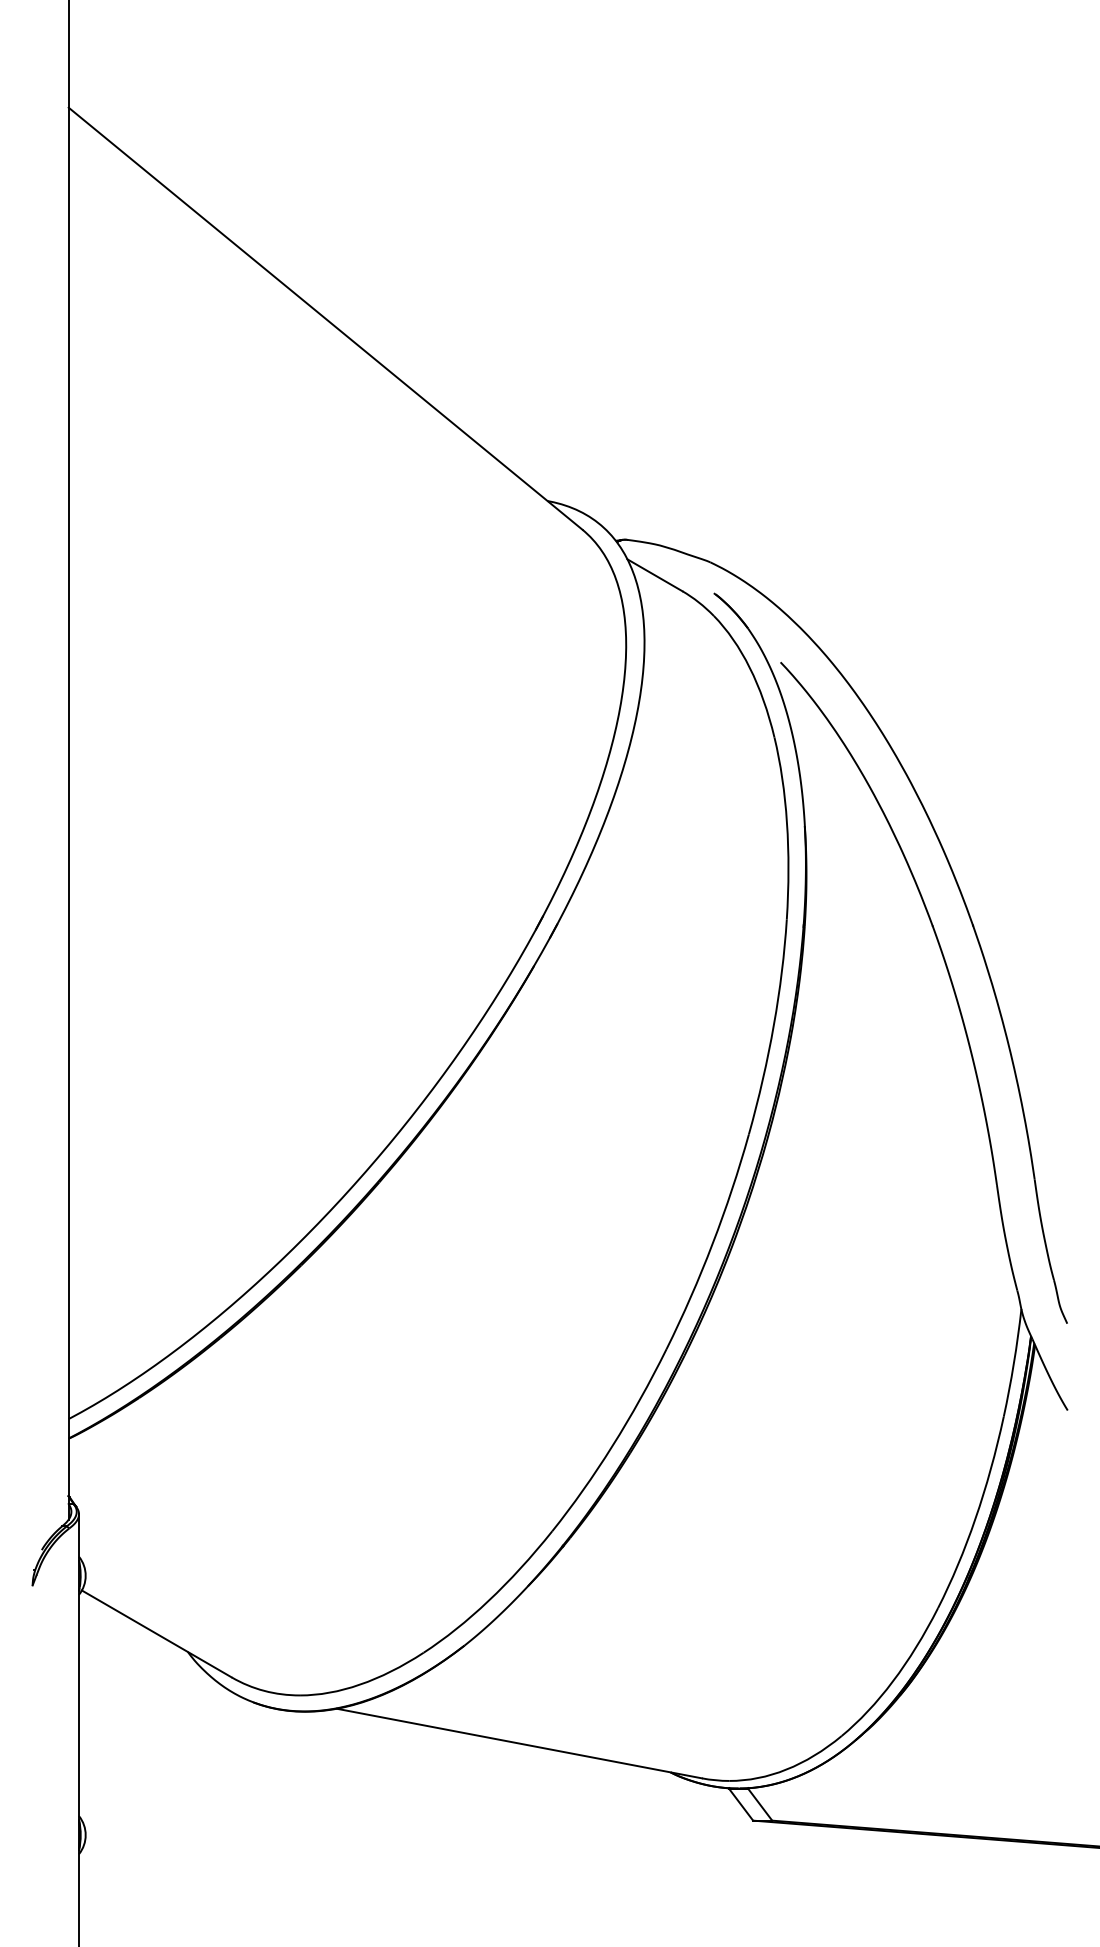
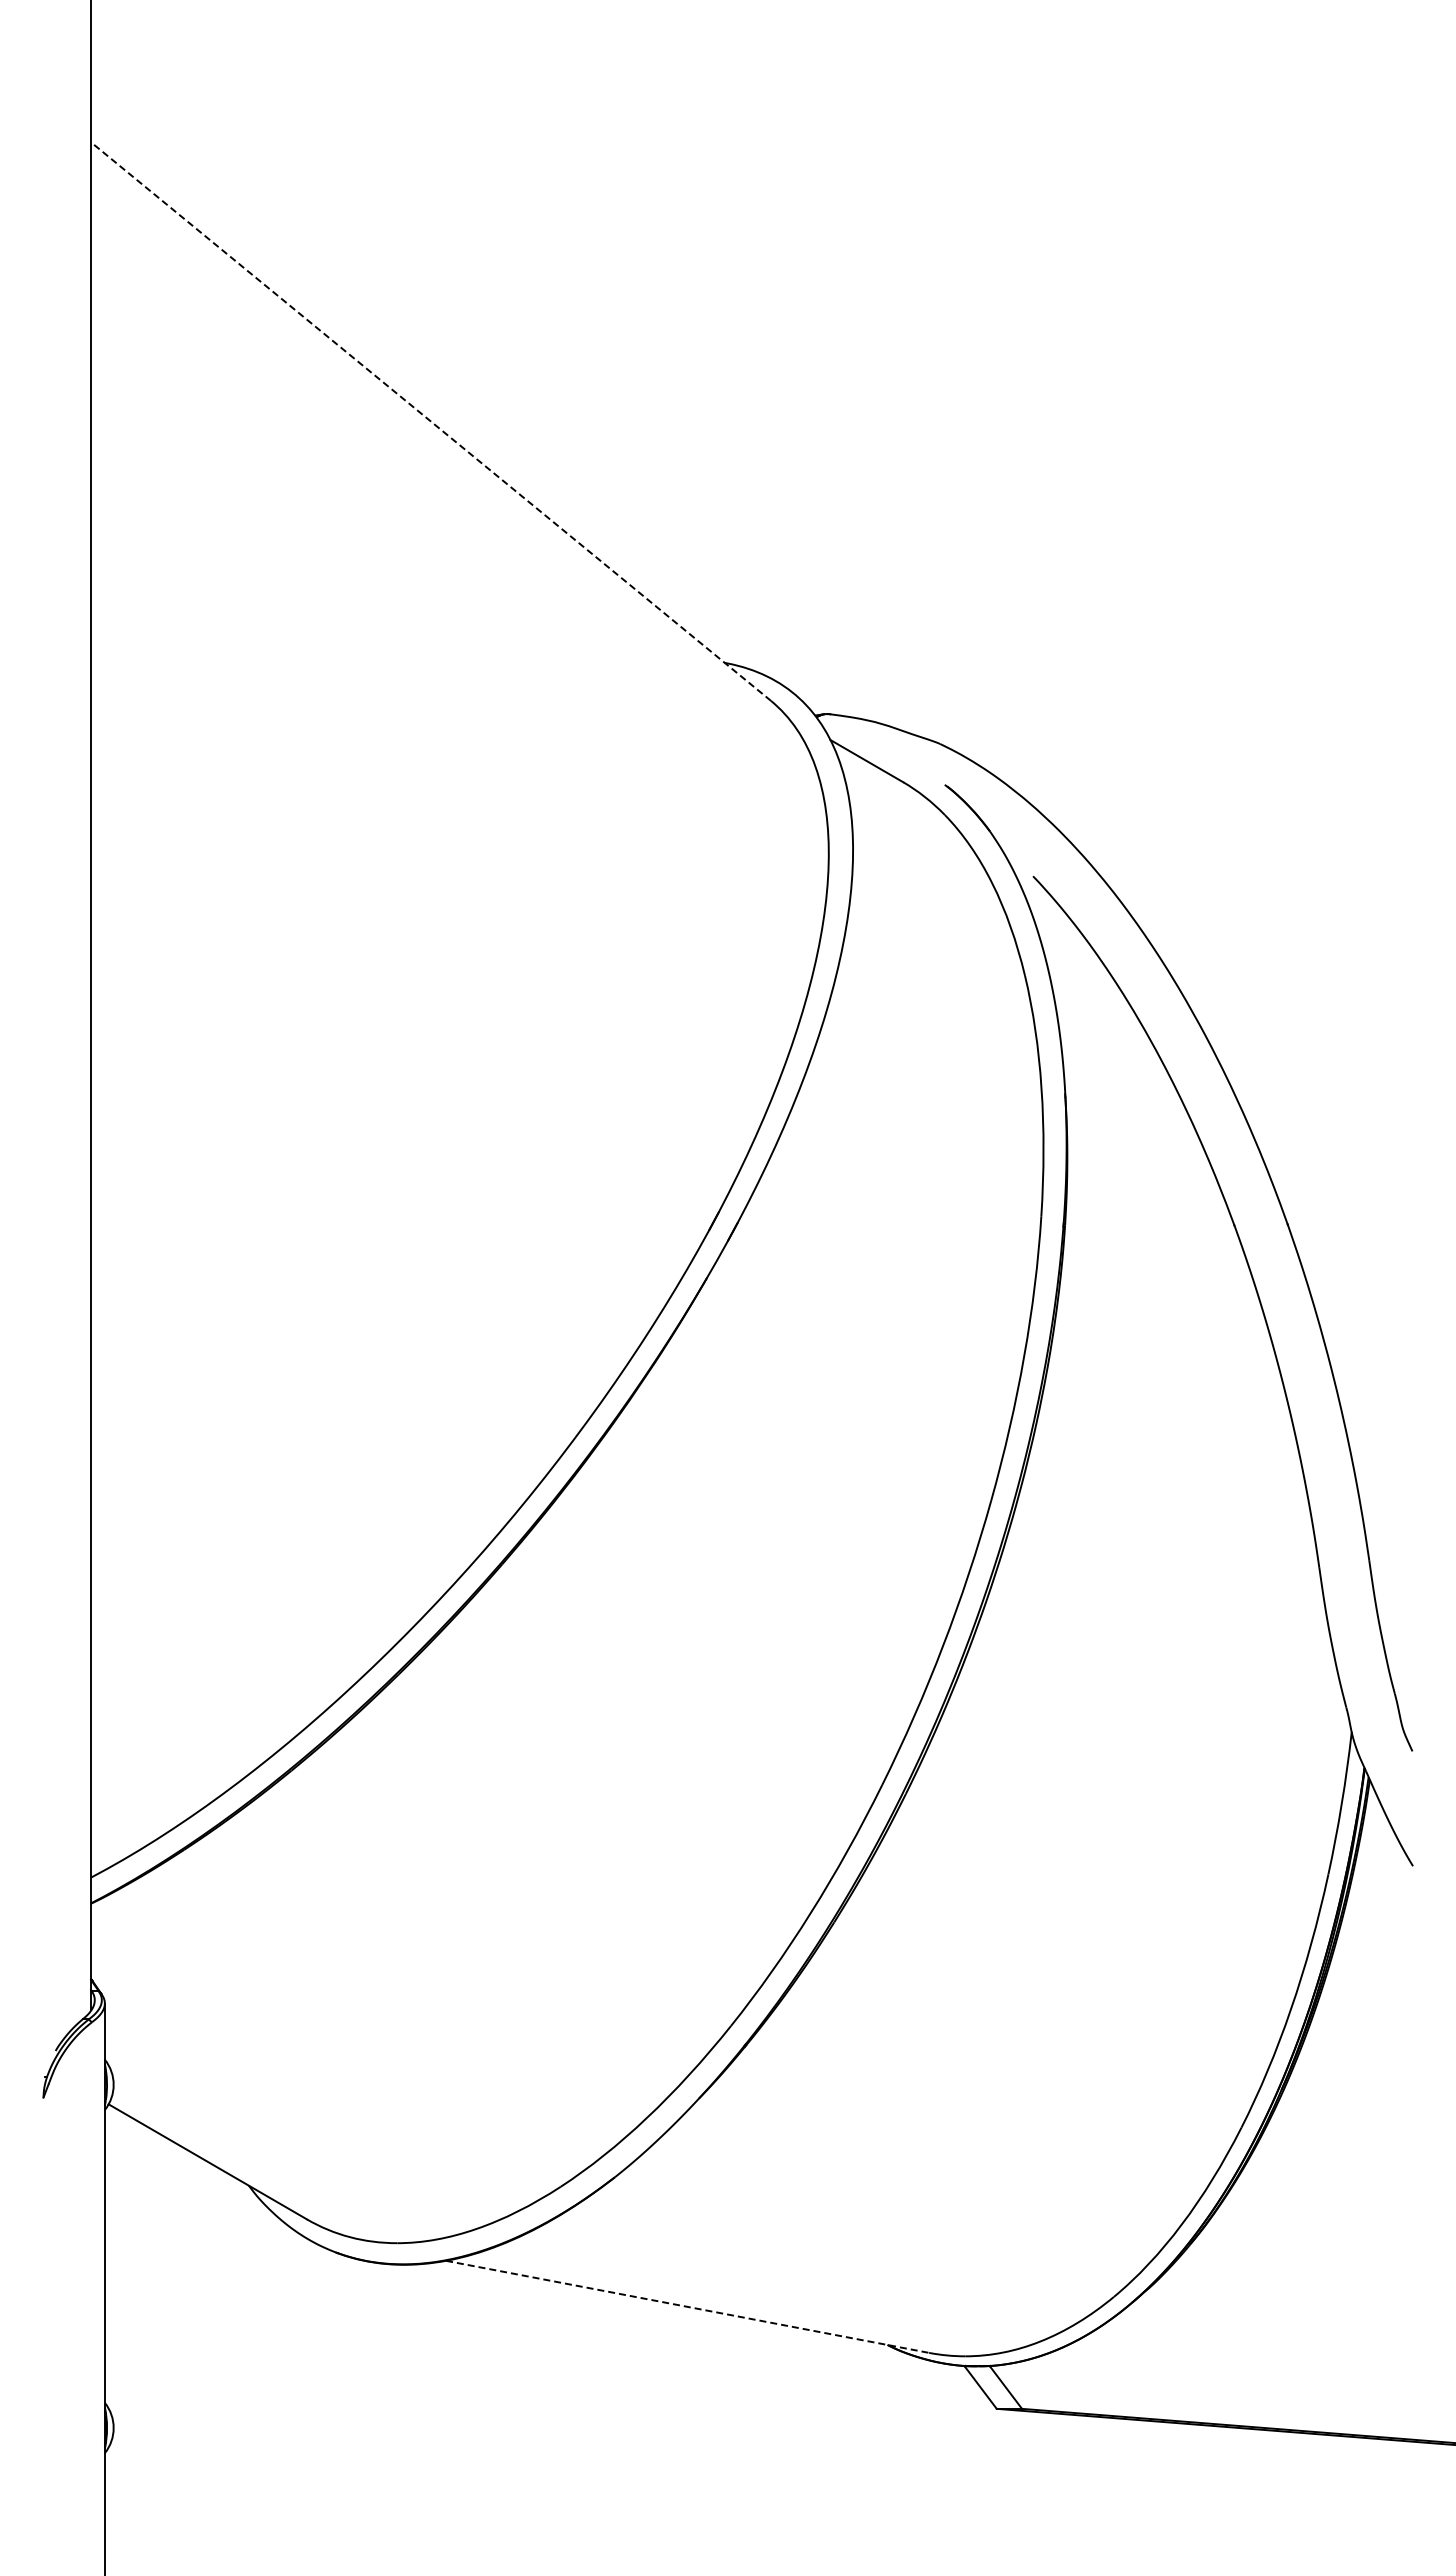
line: (325, 318) -> (431, 421), solid -> dashed
line: (519, 1743) -> (687, 2306), solid -> dashed

